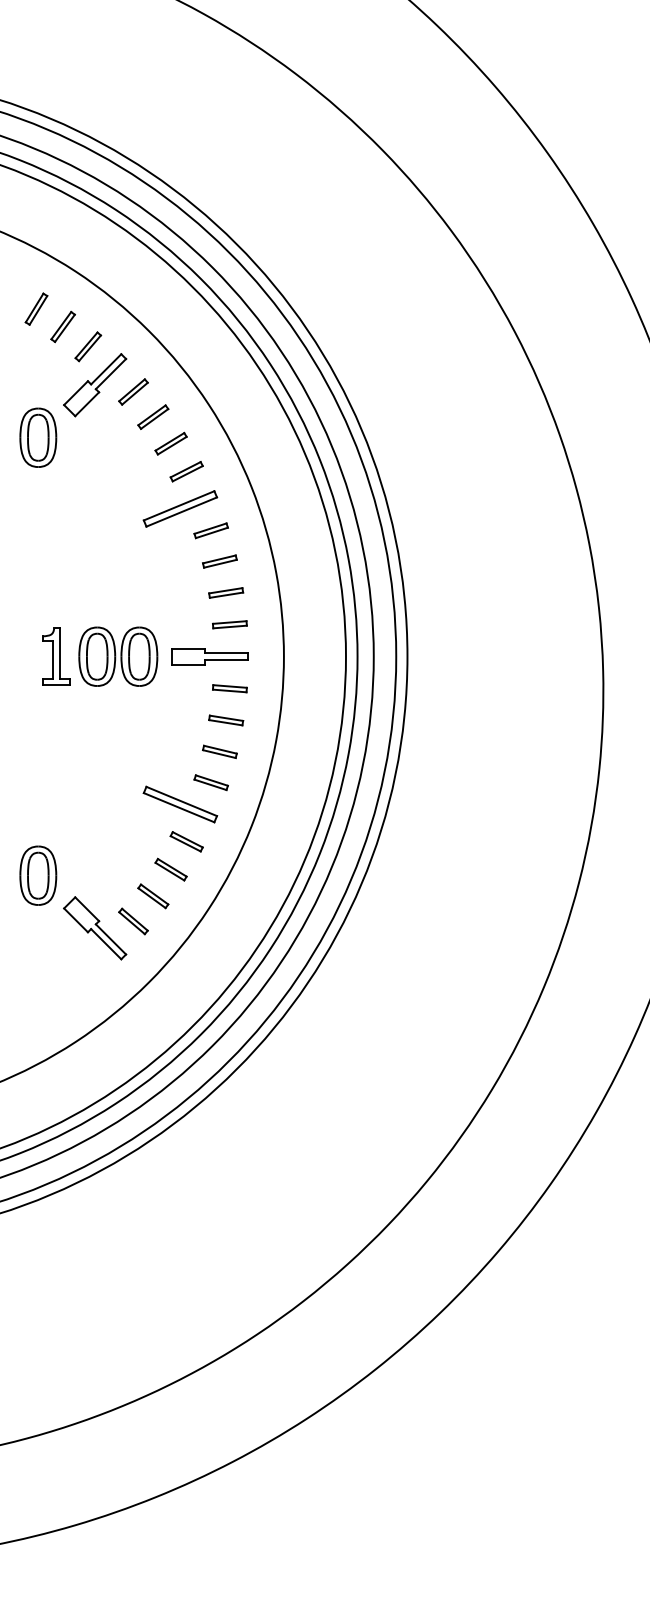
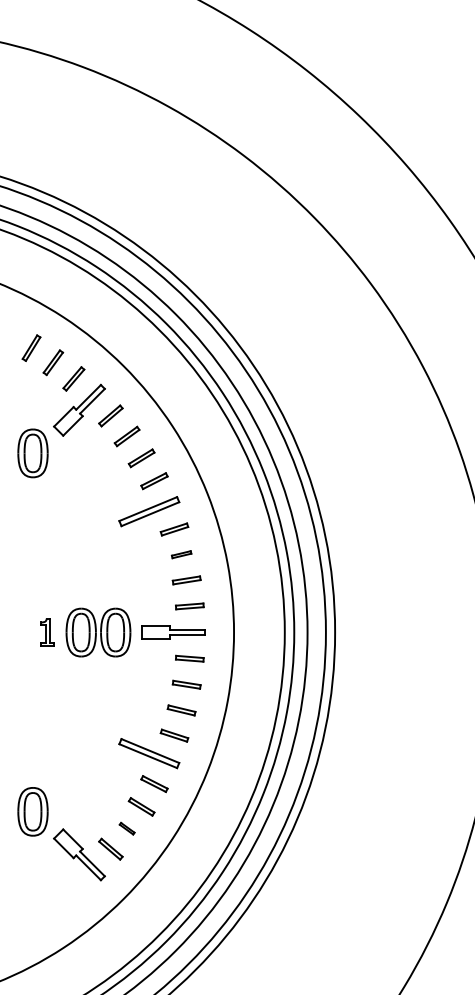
part: (219, 561) -> (181, 554), size x0.7
part: (56, 656) -> (47, 632), size x0.6
part: (153, 896) -> (127, 828), size x0.6

